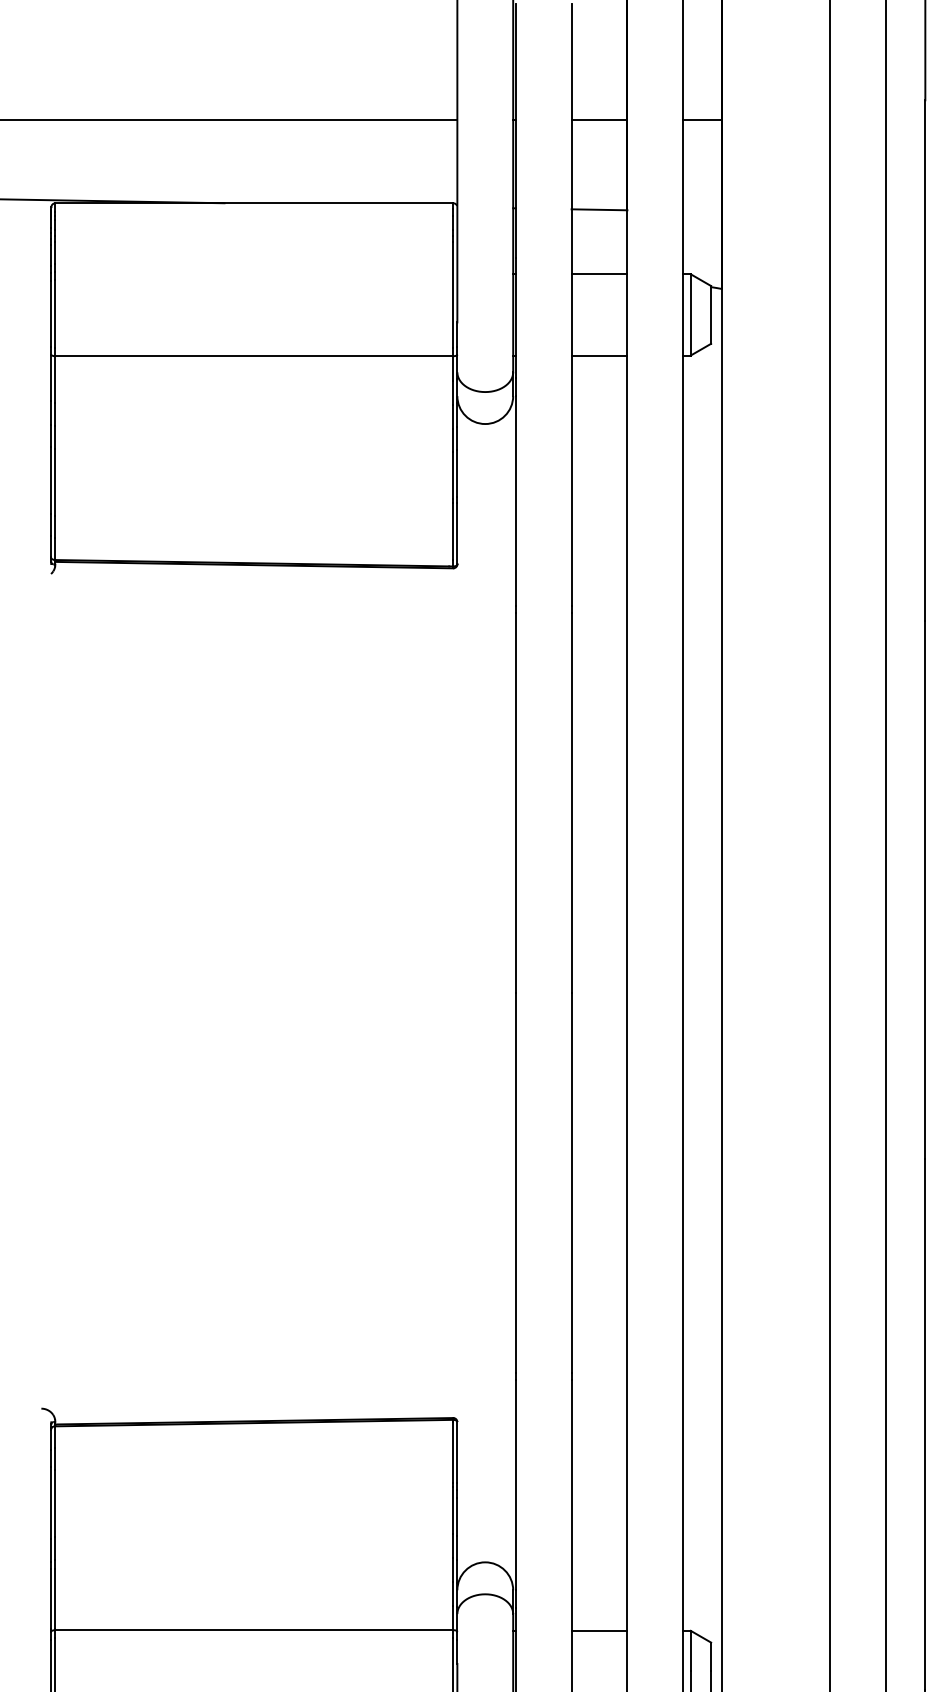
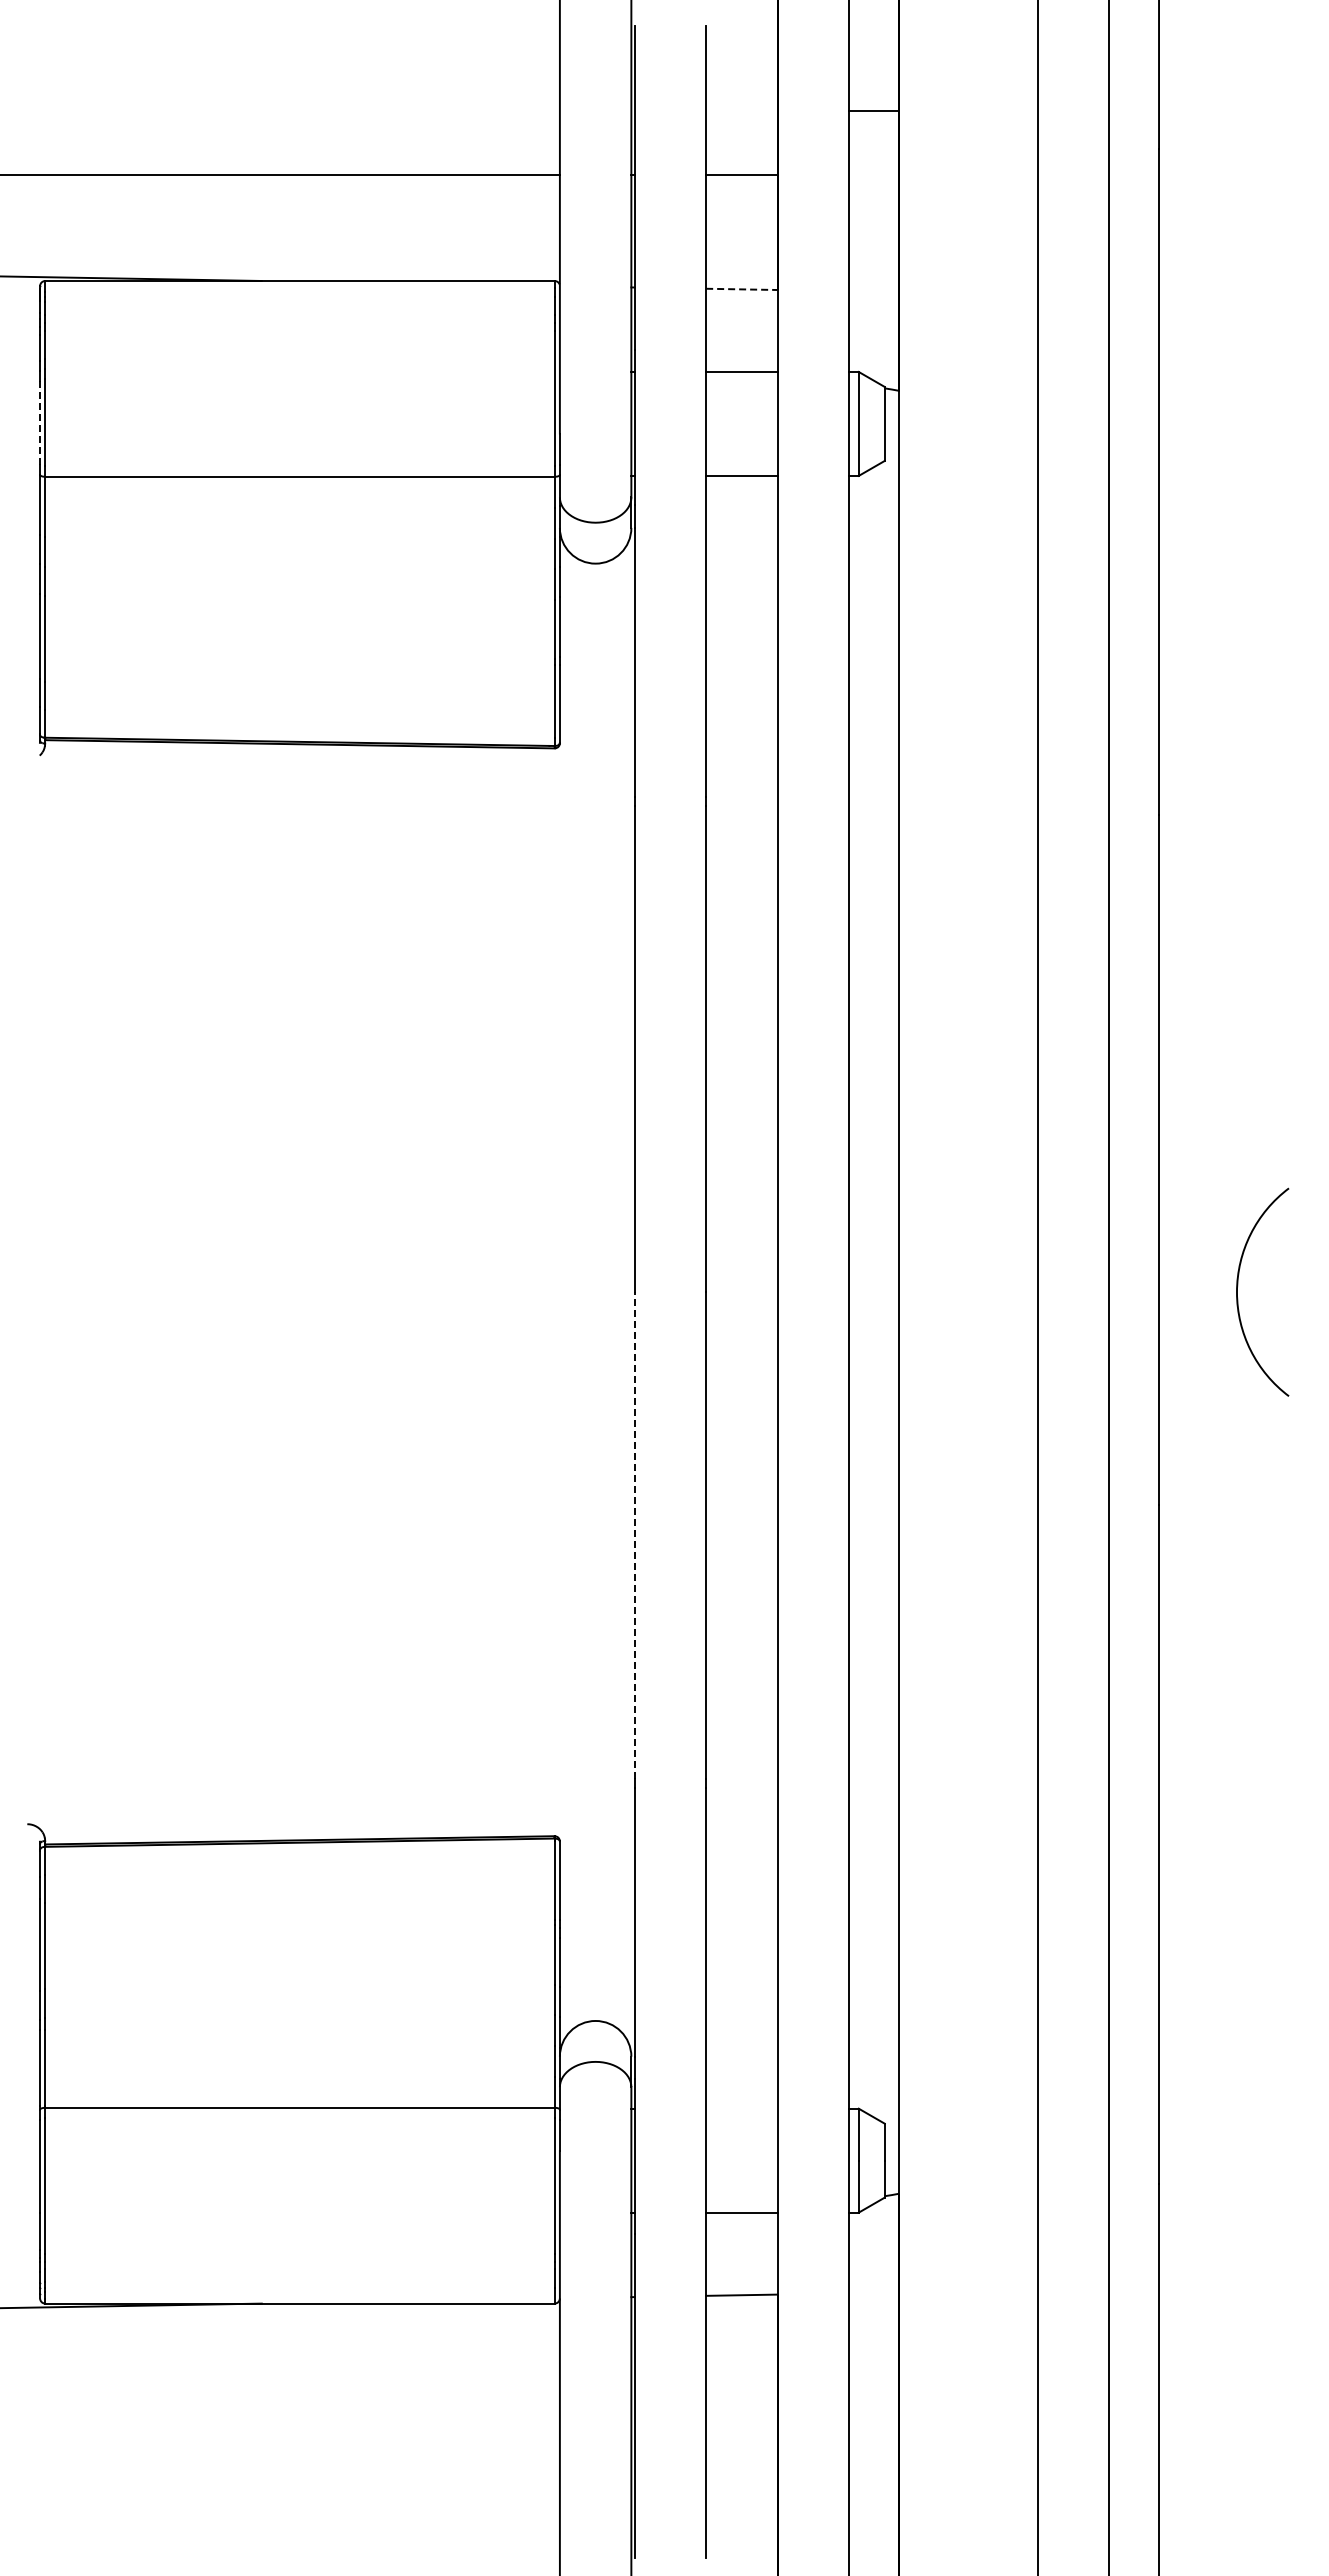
line: (703, 120) -> (874, 110), moved
line: (599, 209) -> (741, 289), solid -> dashed
line: (51, 313) -> (40, 422), solid -> dashed
line: (515, 1183) -> (634, 1535), solid -> dashed
line: (599, 1630) -> (741, 2108), removed

